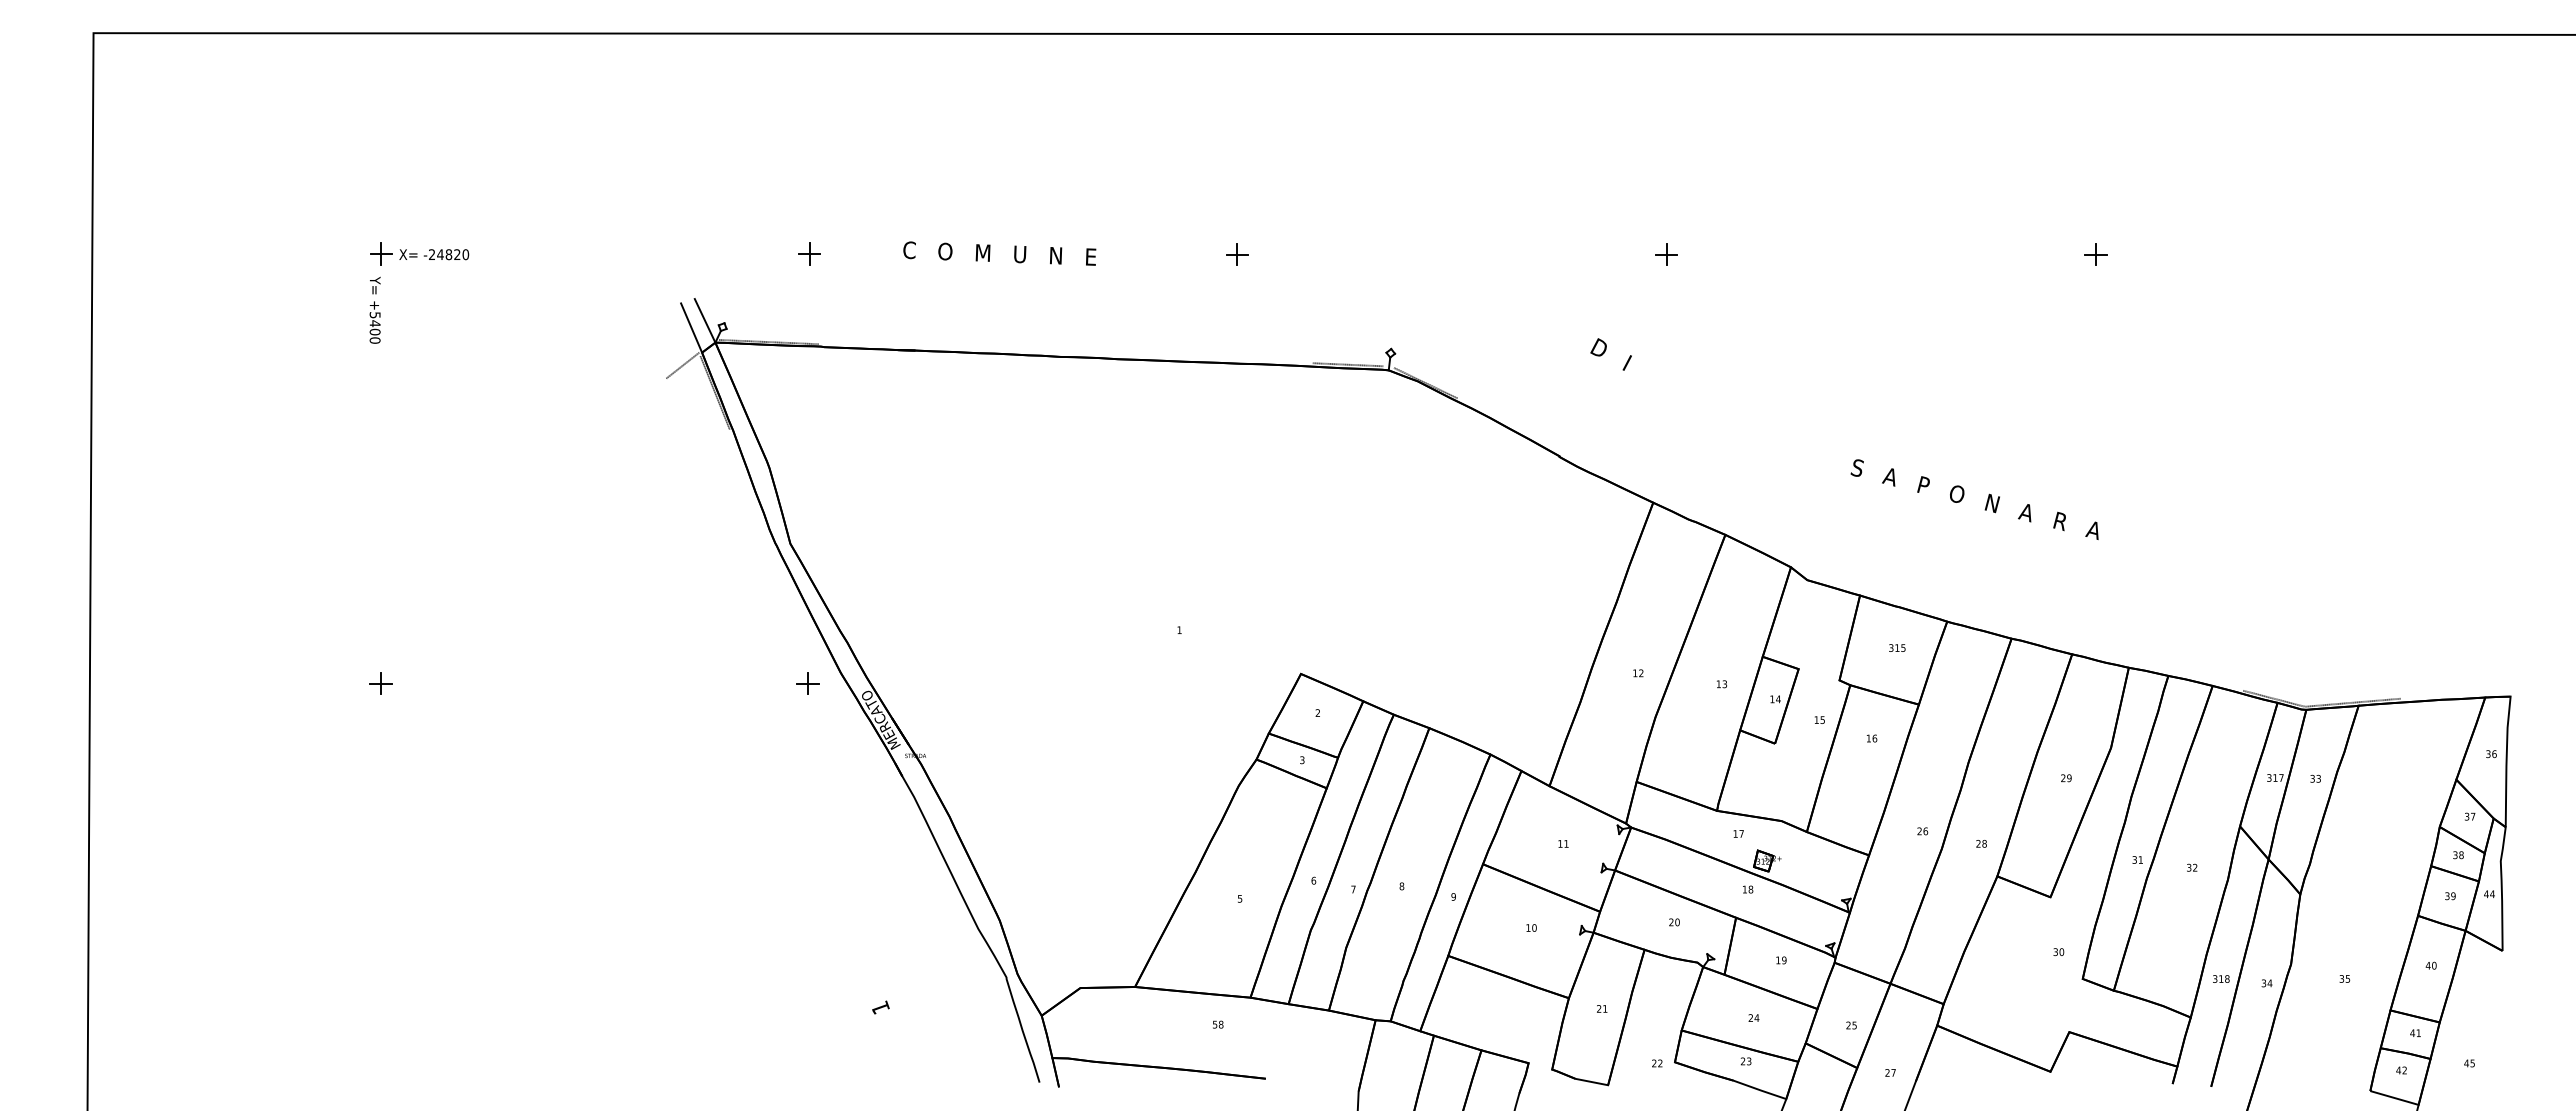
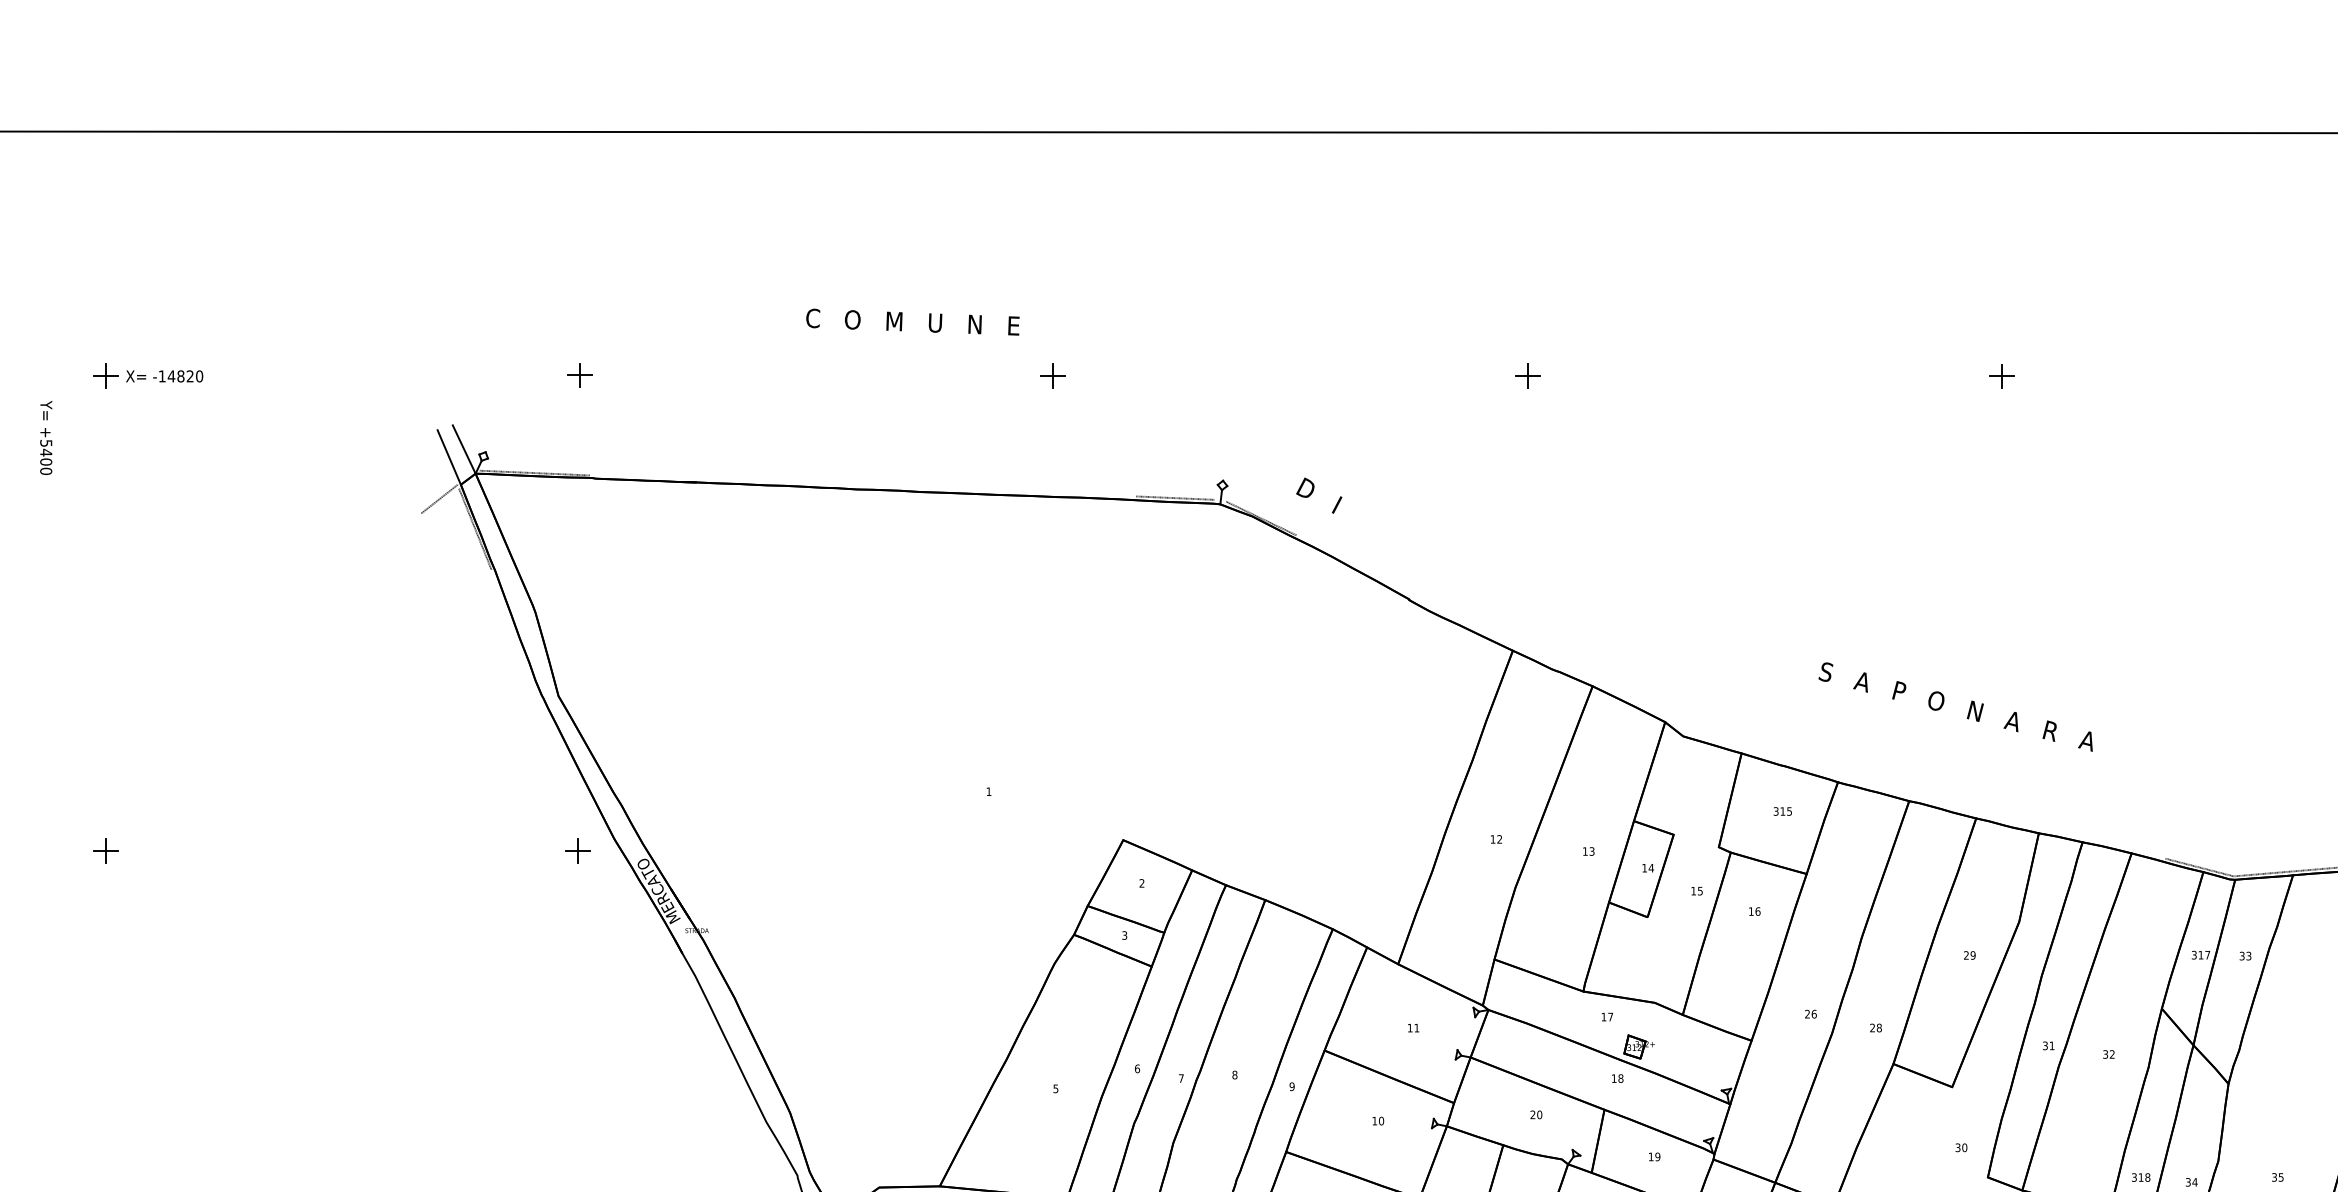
text: (999, 253) -> (912, 322), moved
text: (431, 254) -> (161, 376), -24820 -> -14820
text: (374, 309) -> (45, 437), moved
text: (1610, 354) -> (1318, 495), moved
text: (1974, 499) -> (1955, 706), moved

